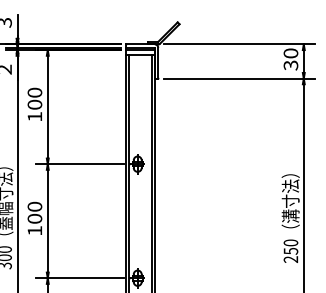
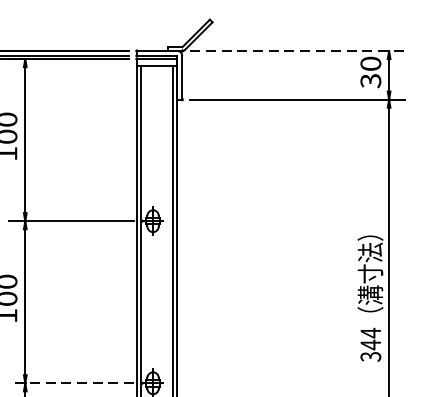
line: (239, 44) -> (297, 51), solid -> dashed
text: (290, 251) -> (370, 345), 250 -> 344
line: (80, 278) -> (71, 383), solid -> dashed

